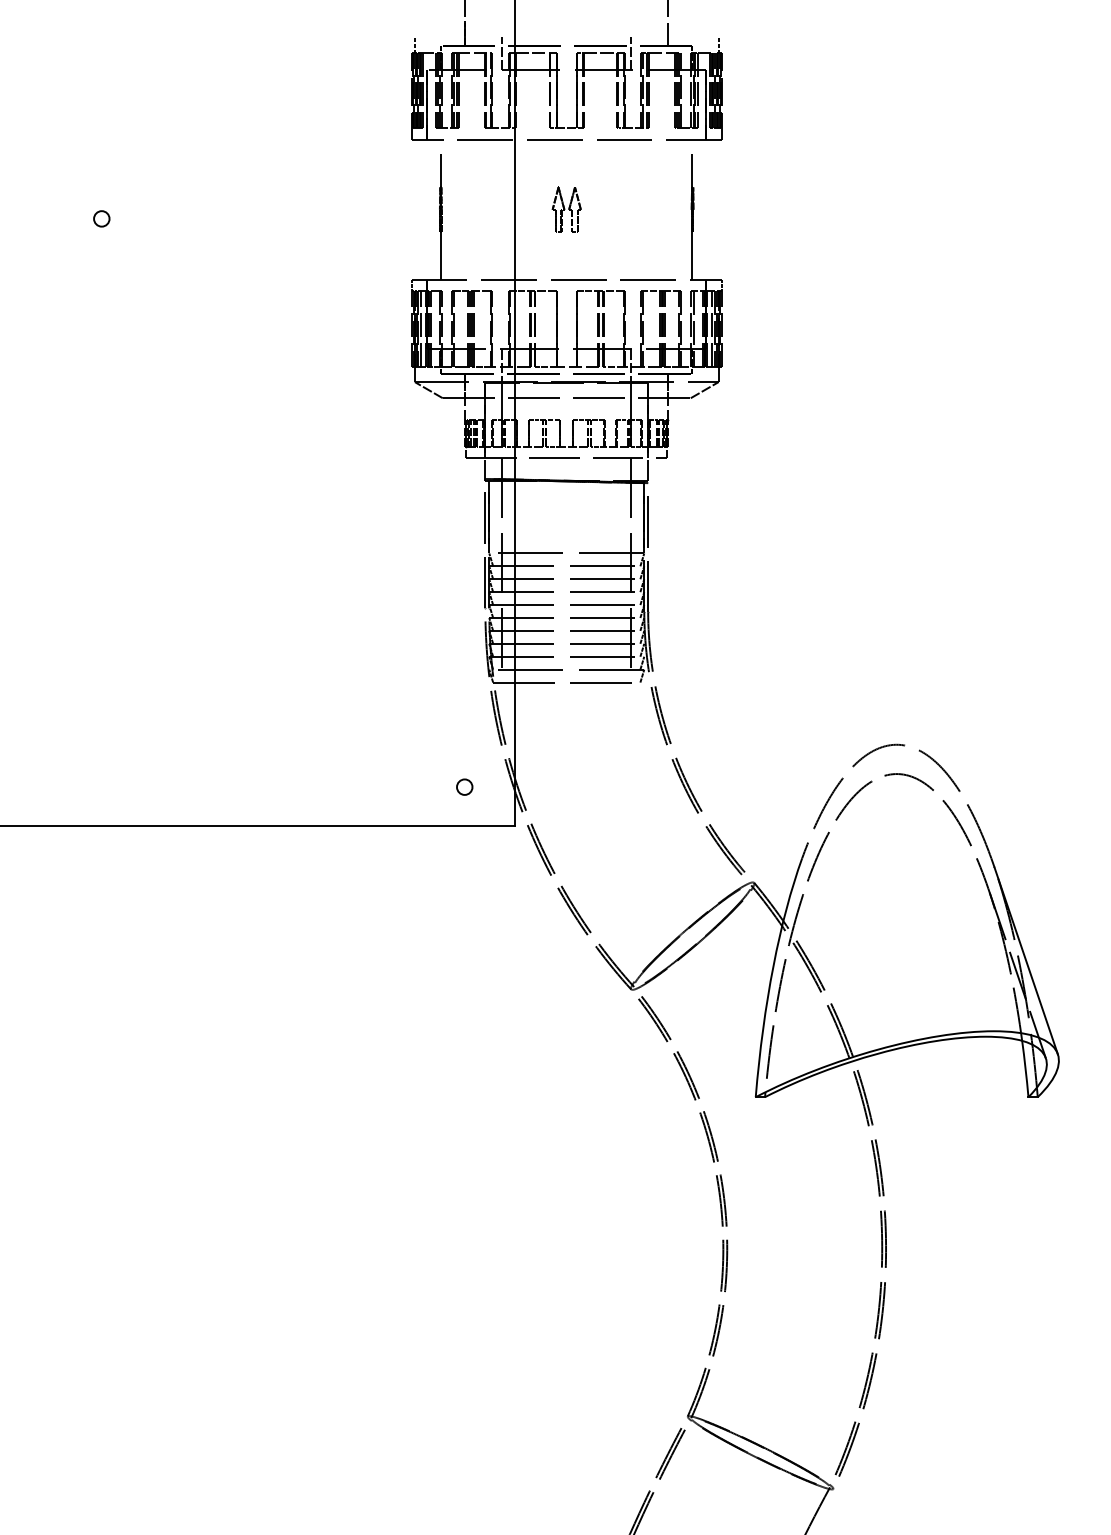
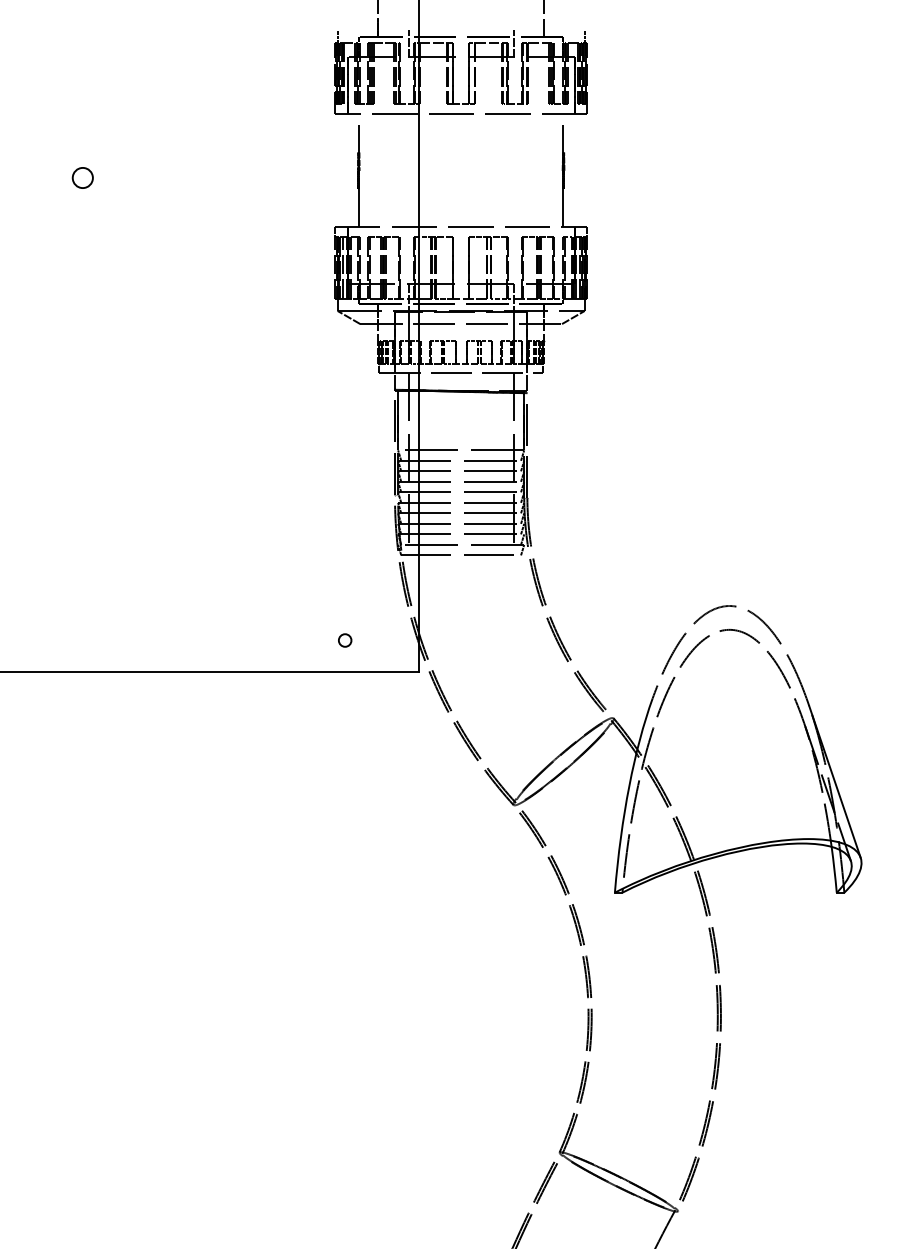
part: (565, 209) -> (460, 170), removed
circle: (101, 219) -> (82, 178), size x1.6
circle: (465, 787) -> (345, 640), moved

